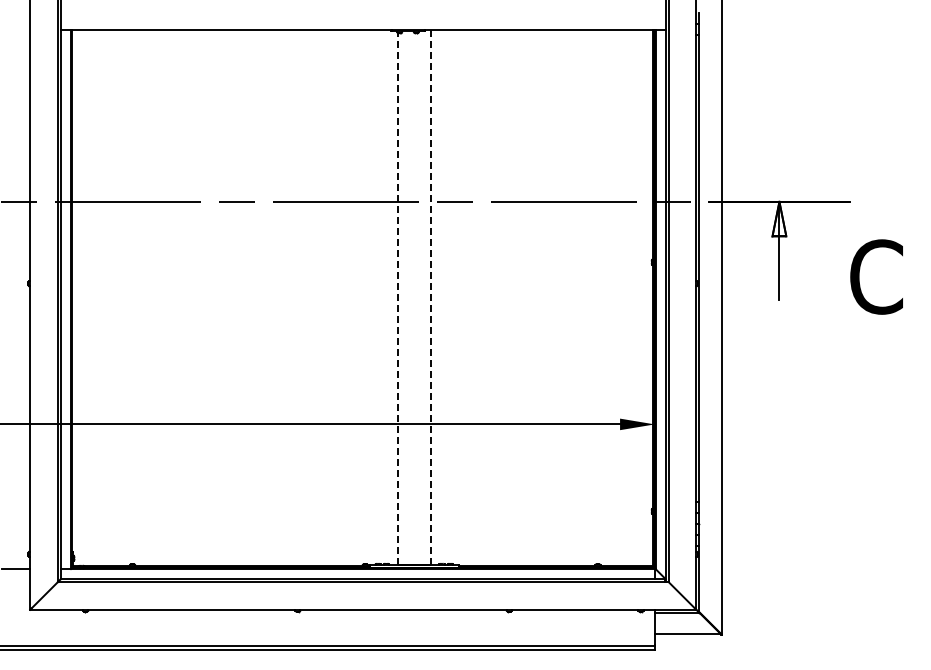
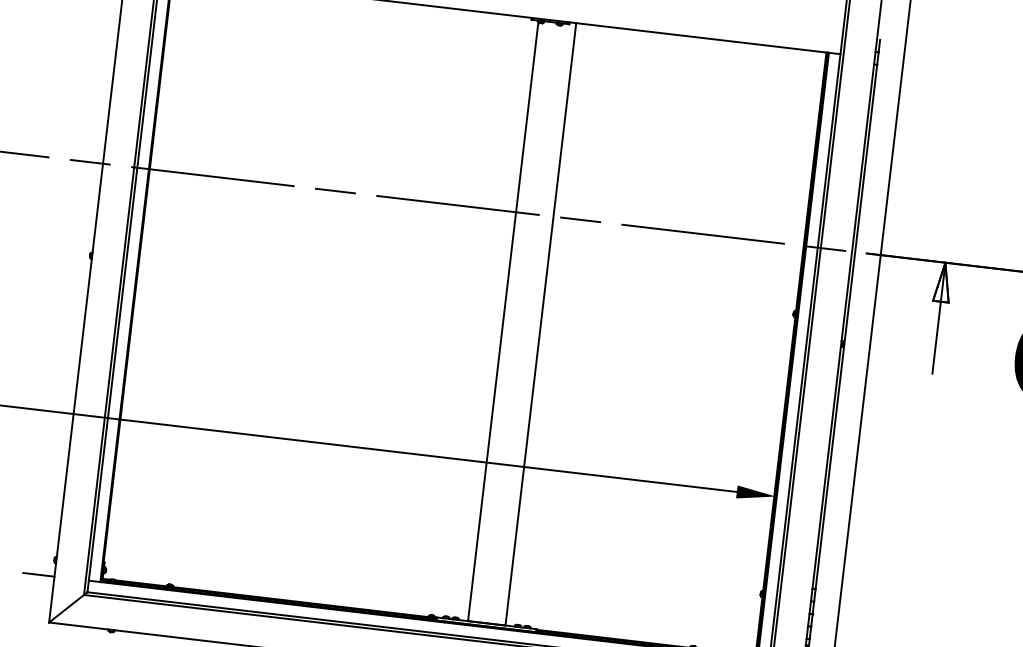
line: (430, 297) -> (540, 324), dashed -> solid
line: (397, 298) -> (503, 321), dashed -> solid

